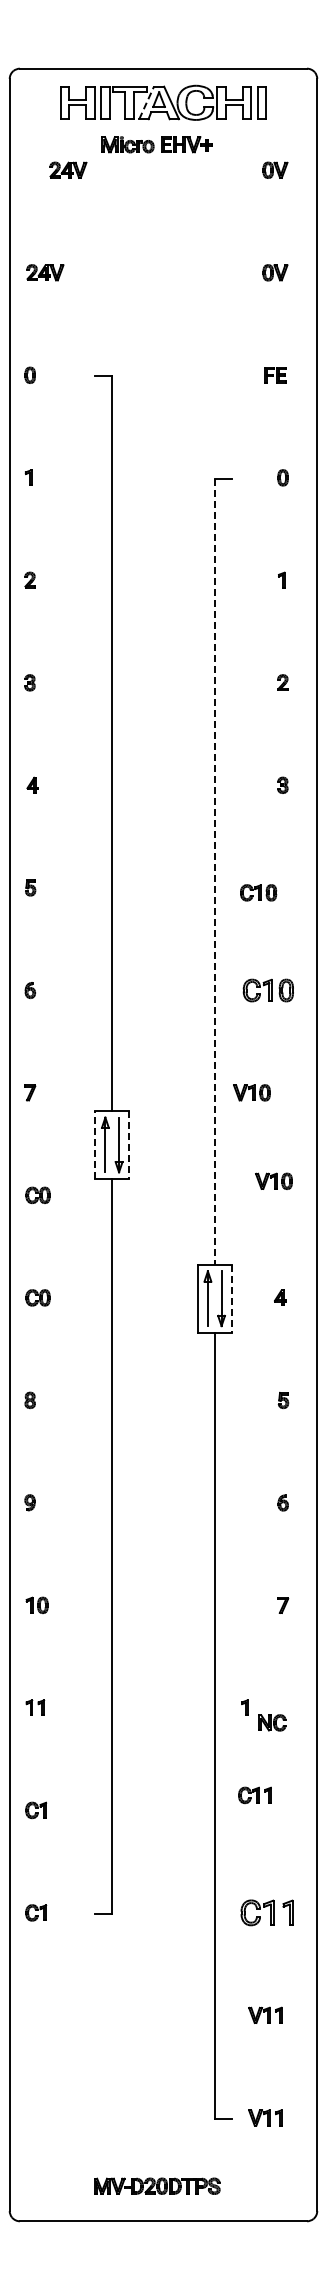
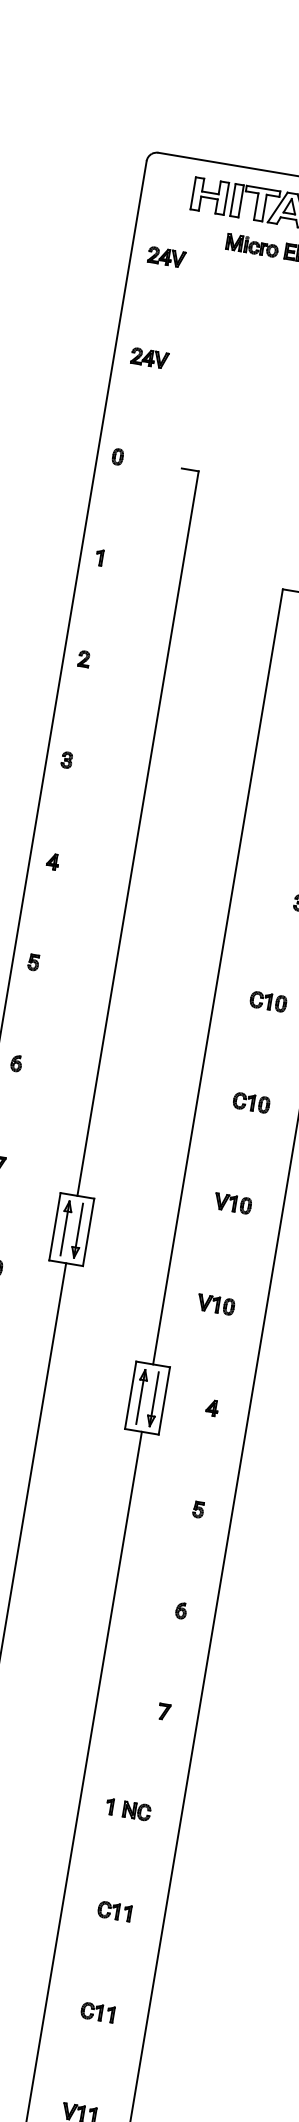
line: (146, 102) -> (277, 207), dashed -> solid
part: (68, 169) -> (166, 256), moved
line: (214, 871) -> (217, 976), dashed -> solid
part: (258, 892) -> (268, 1001), moved
part: (268, 989) -> (251, 1101), size x0.71
part: (251, 1092) -> (232, 1203), moved
line: (95, 1144) -> (55, 1226), dashed -> solid
line: (129, 1145) -> (88, 1232), dashed -> solid
part: (273, 1180) -> (215, 1303), moved
line: (231, 1299) -> (163, 1401), dashed -> solid
part: (272, 1722) -> (137, 1810), moved
part: (254, 1795) -> (114, 1911), moved
part: (266, 1912) -> (97, 2012), size x0.62

